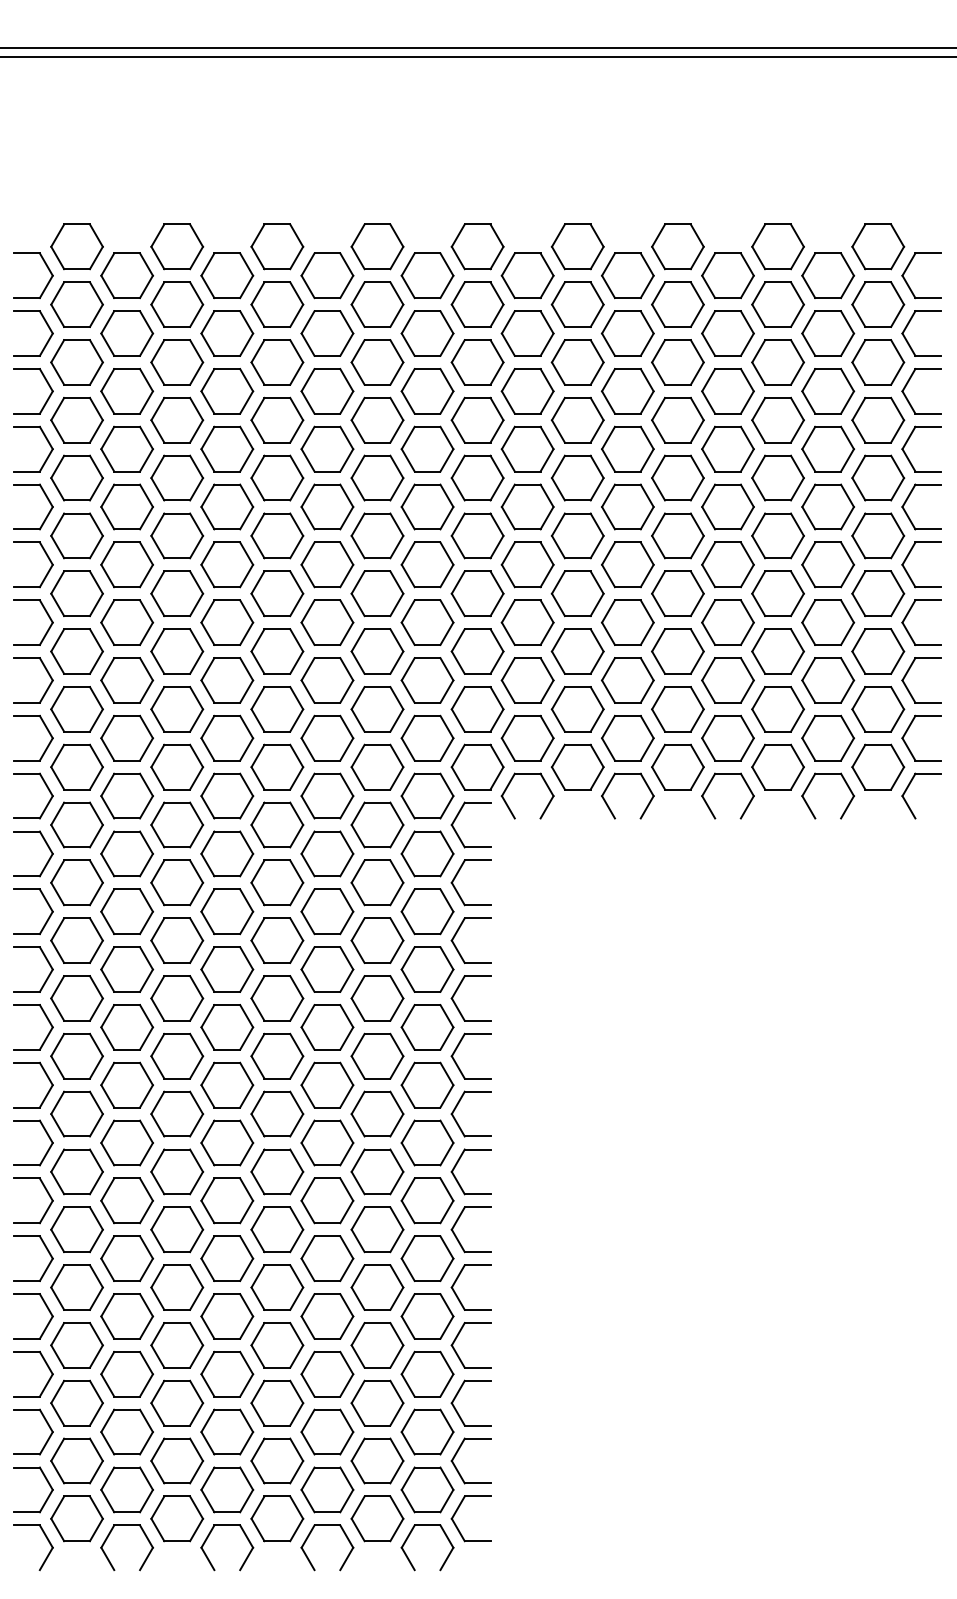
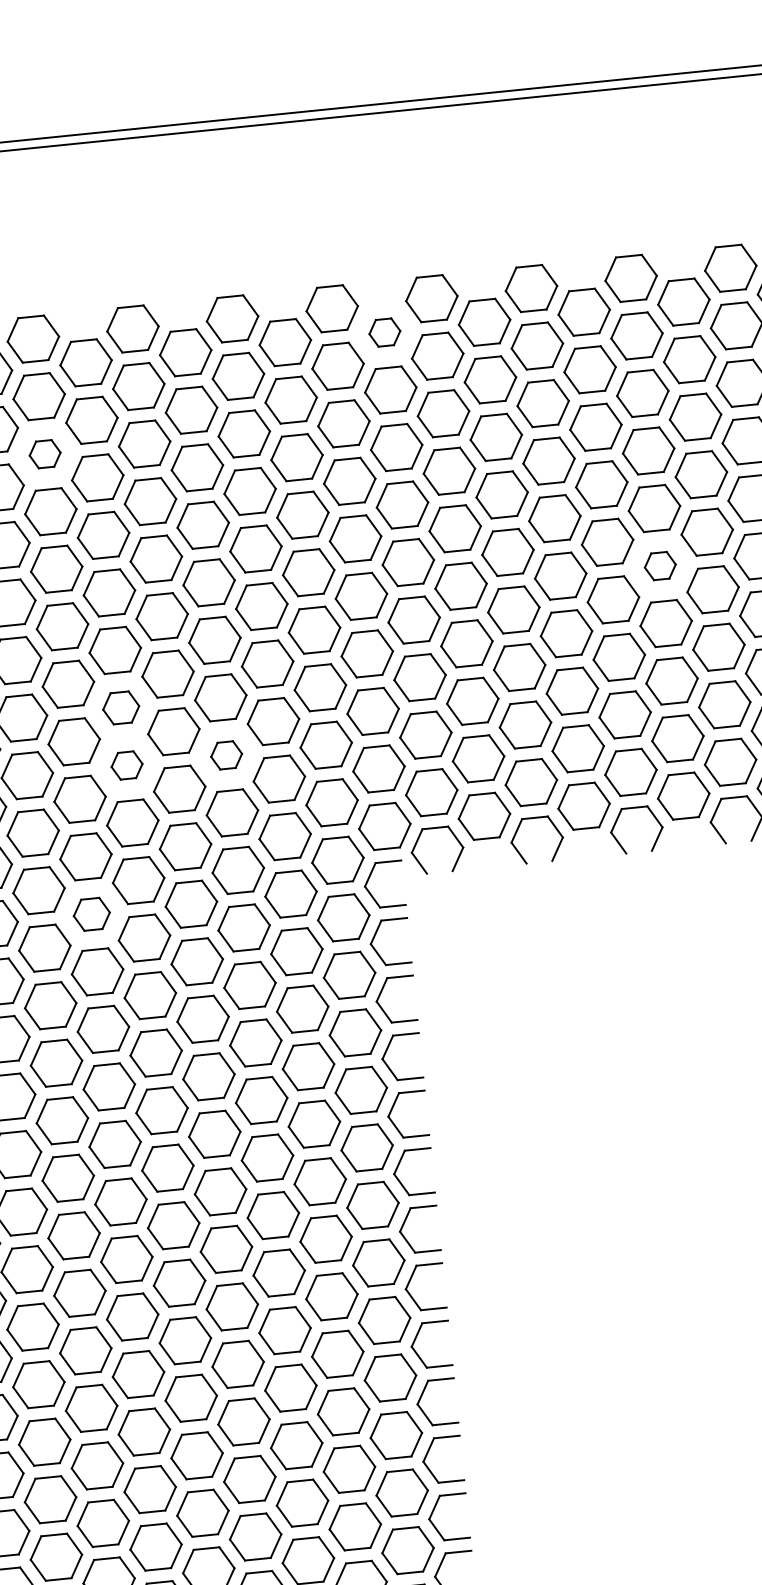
part: (527, 275) -> (384, 332), size x0.6
part: (177, 362) -> (45, 454), size x0.6
part: (777, 535) -> (659, 565), size x0.6
part: (227, 622) -> (121, 707), size x0.7
part: (227, 680) -> (127, 765), size x0.6
part: (327, 680) -> (226, 755), size x0.6
part: (177, 824) -> (92, 913), size x0.7

